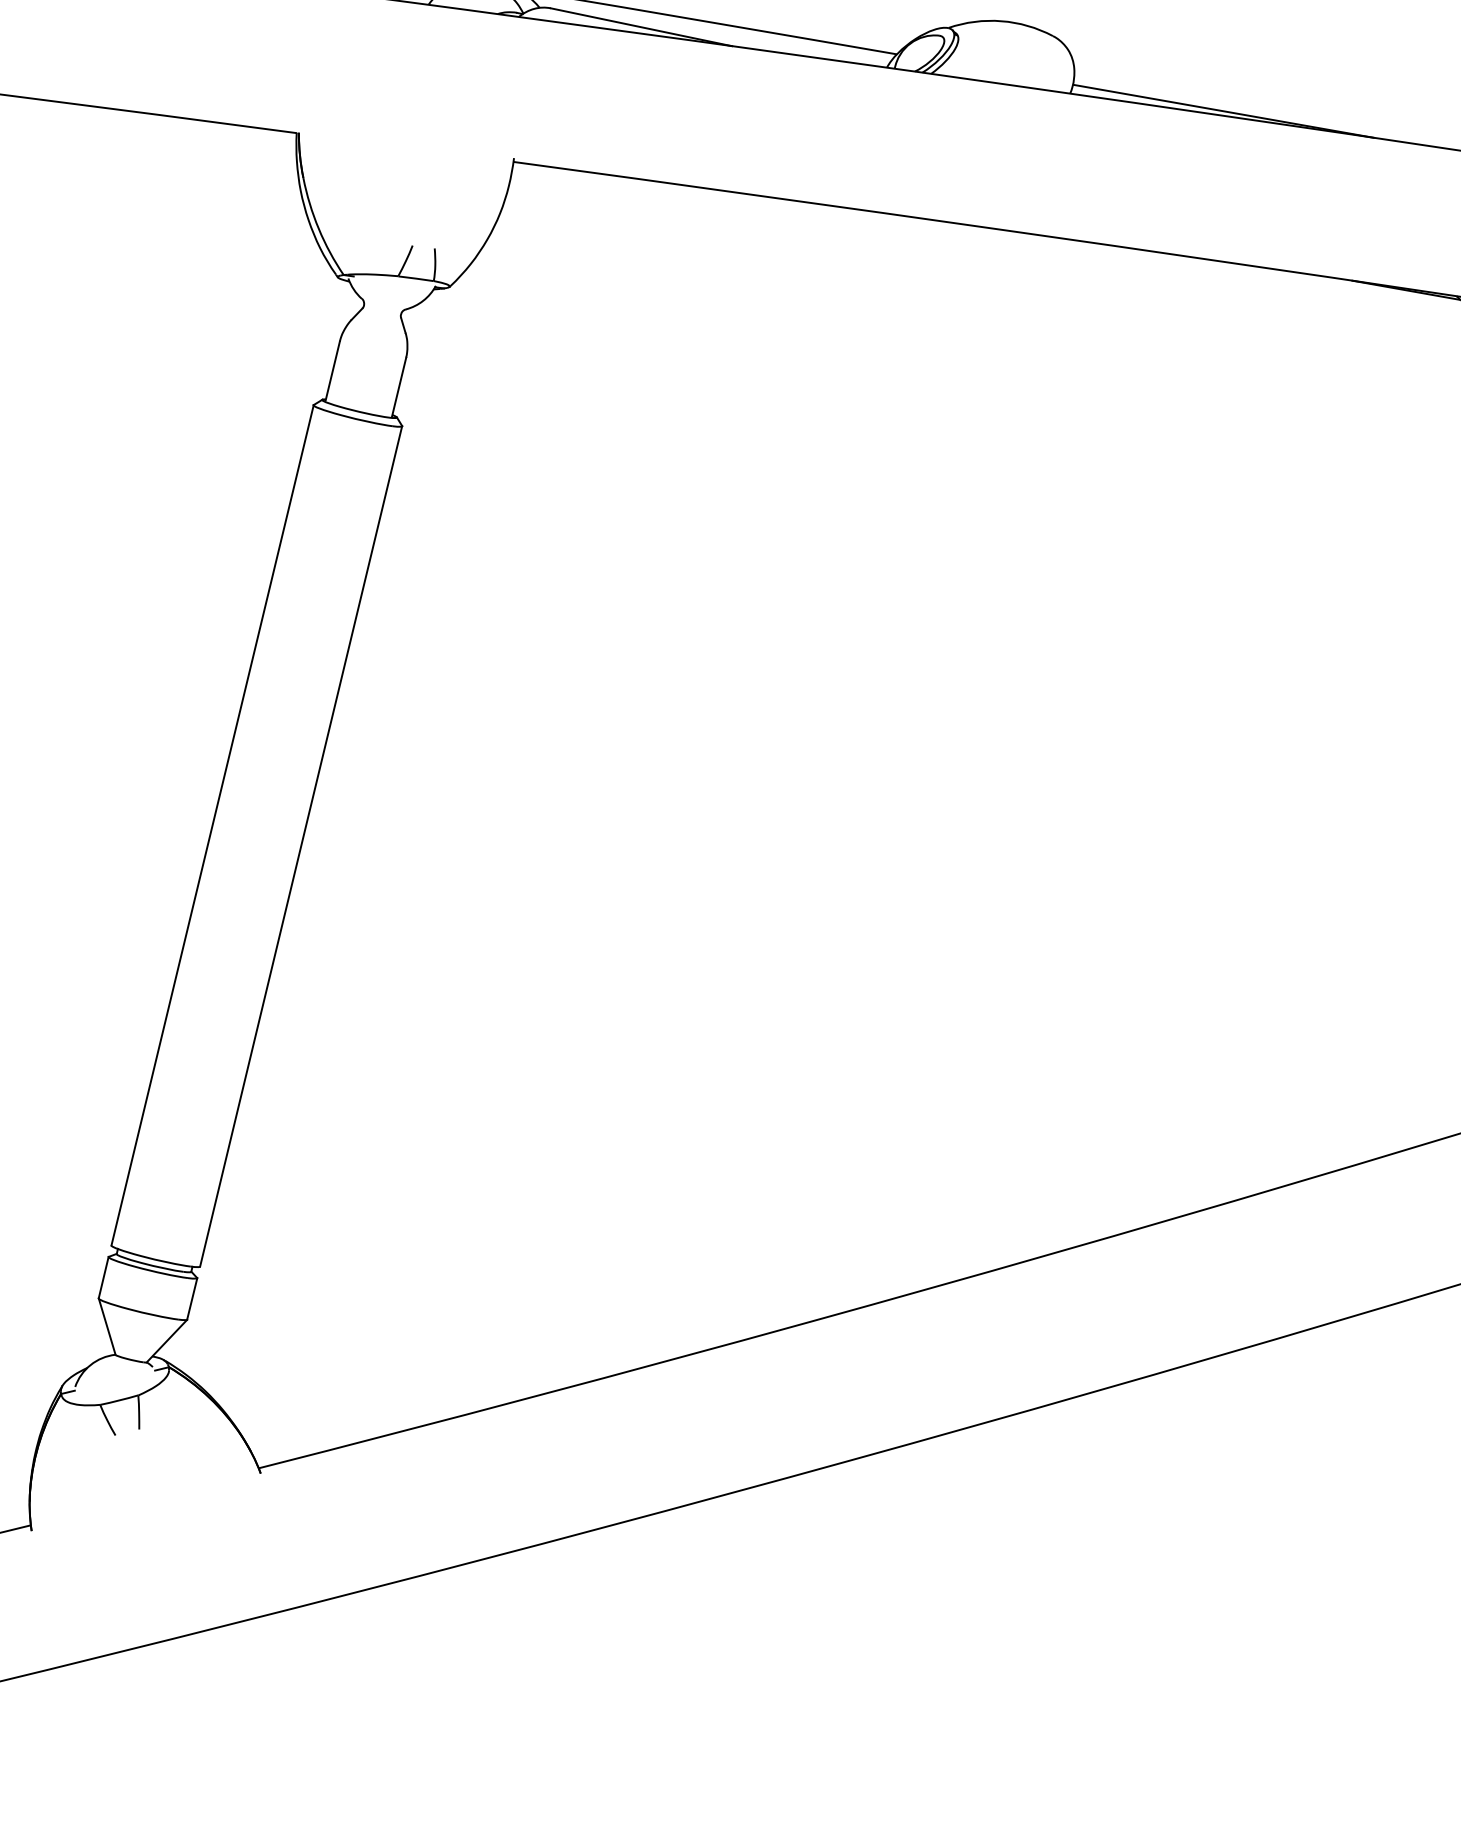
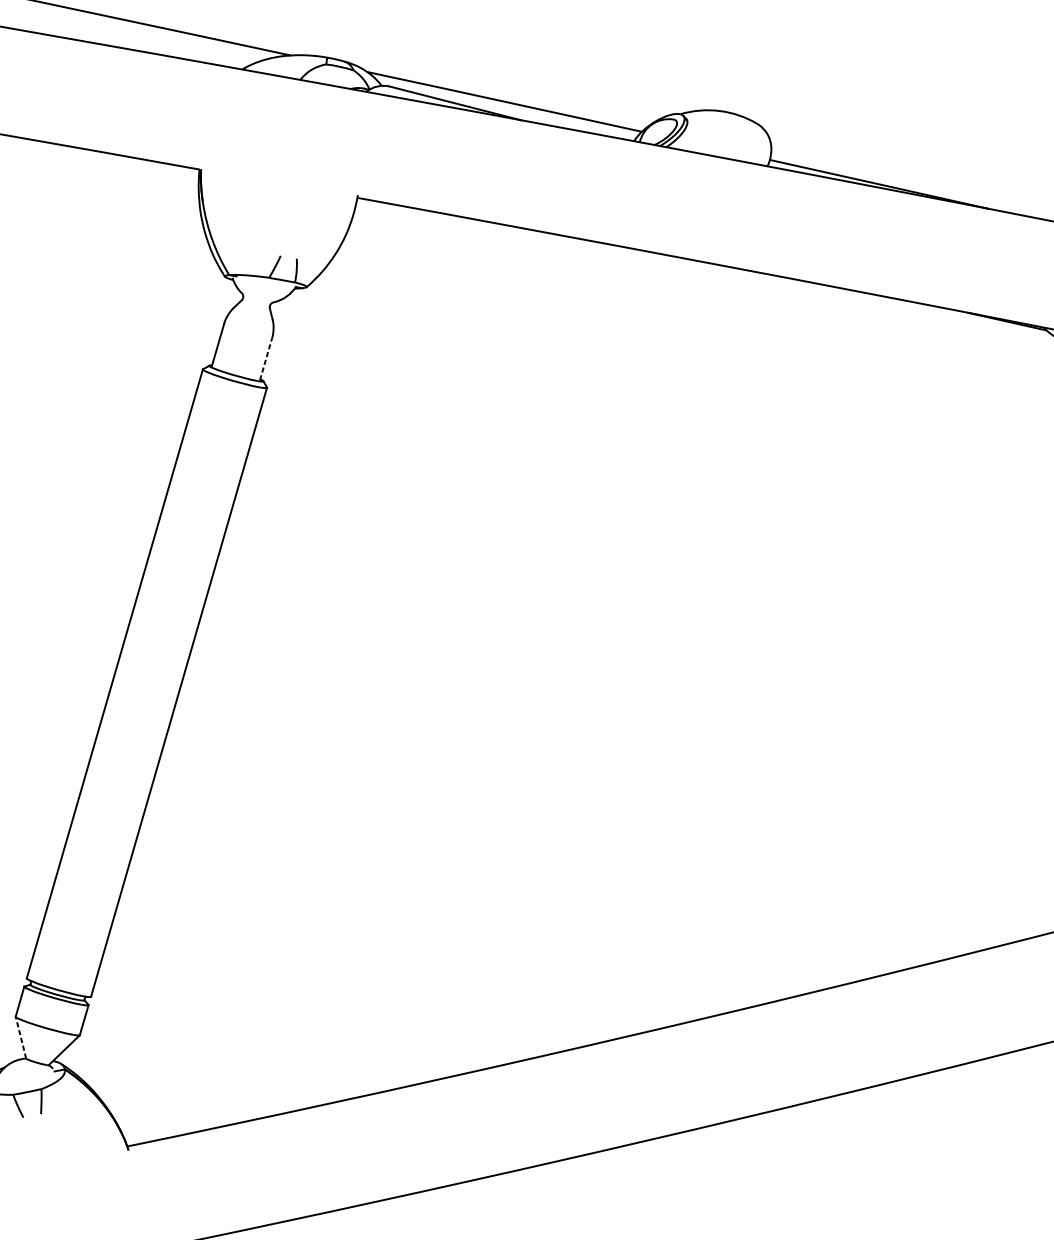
line: (399, 386) -> (266, 358), solid -> dashed
line: (107, 1326) -> (21, 1037), solid -> dashed

